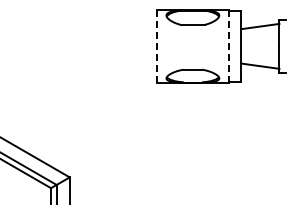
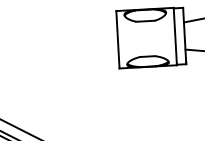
line: (156, 46) -> (117, 39), dashed -> solid
line: (229, 46) -> (175, 36), dashed -> solid

